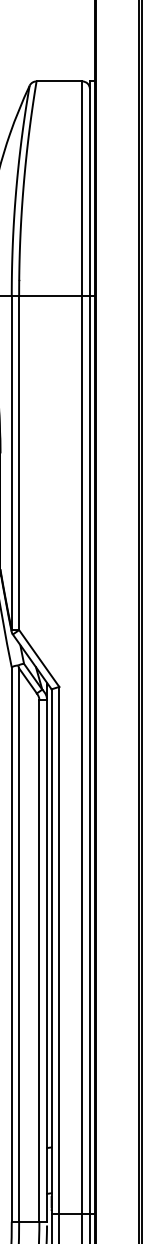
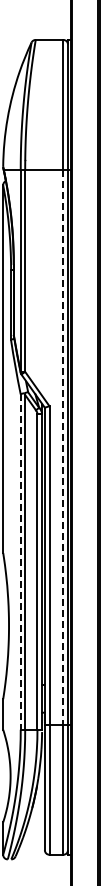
line: (82, 755) -> (63, 447), solid -> dashed
line: (11, 945) -> (20, 562), solid -> dashed

